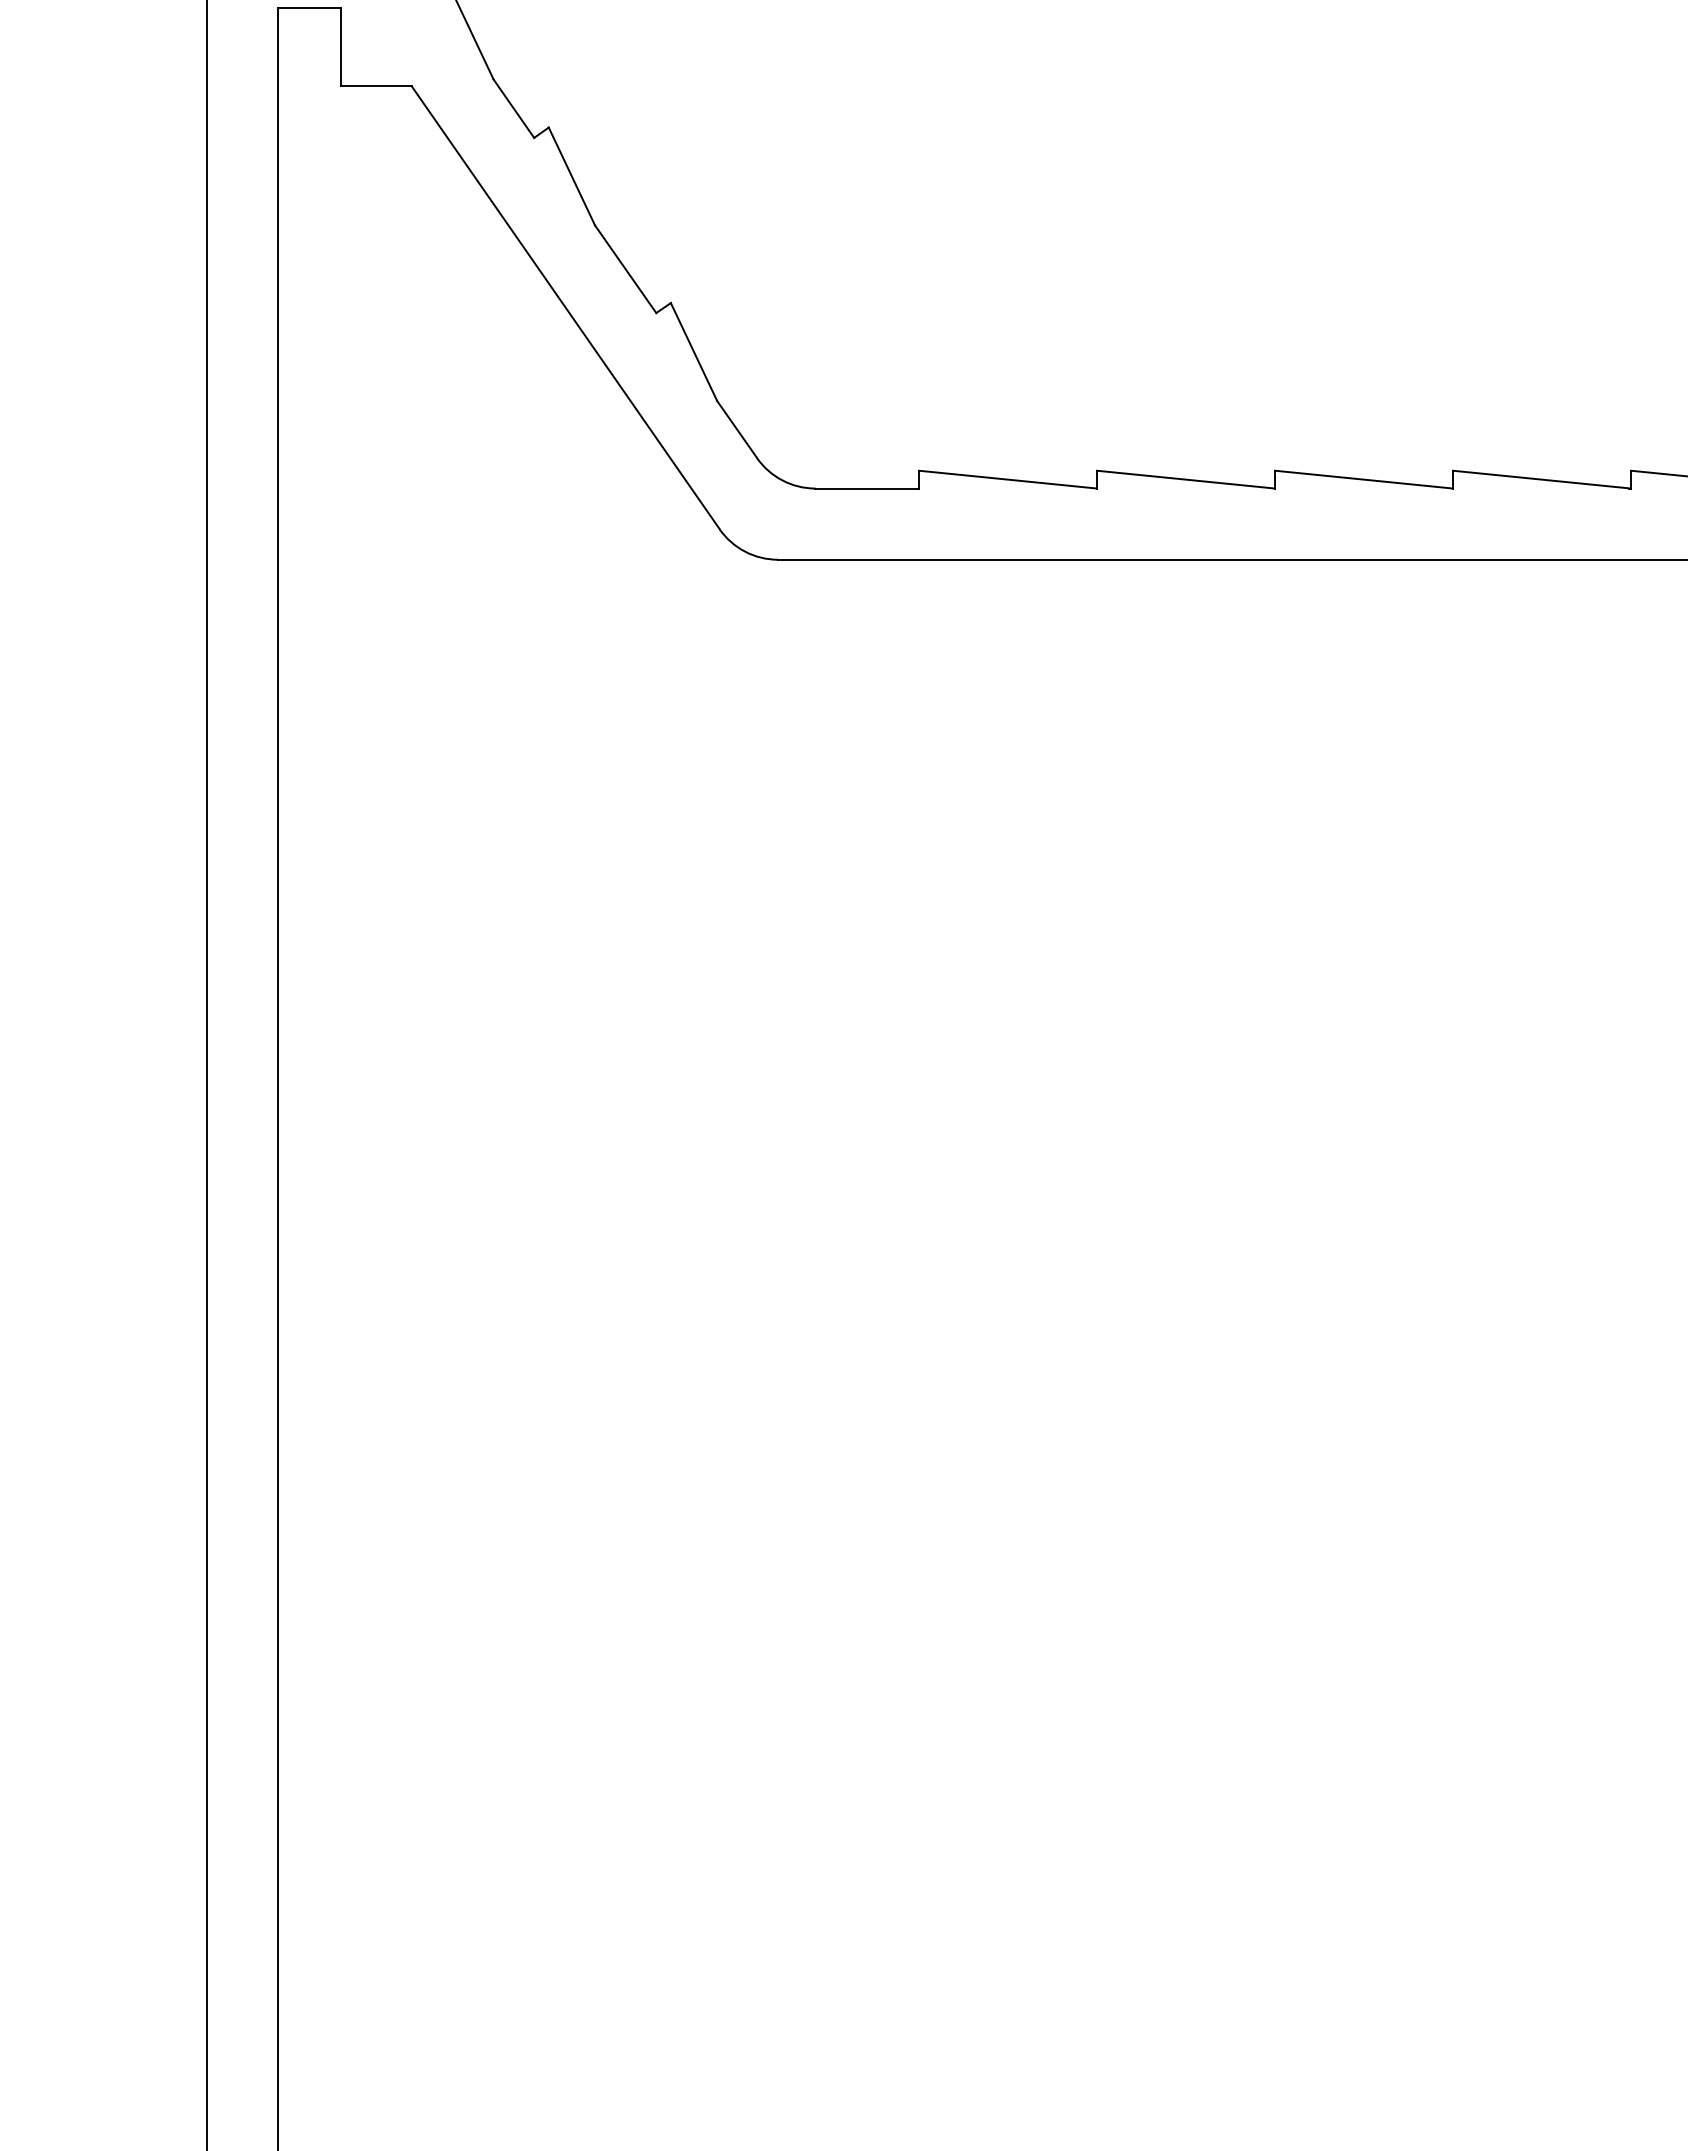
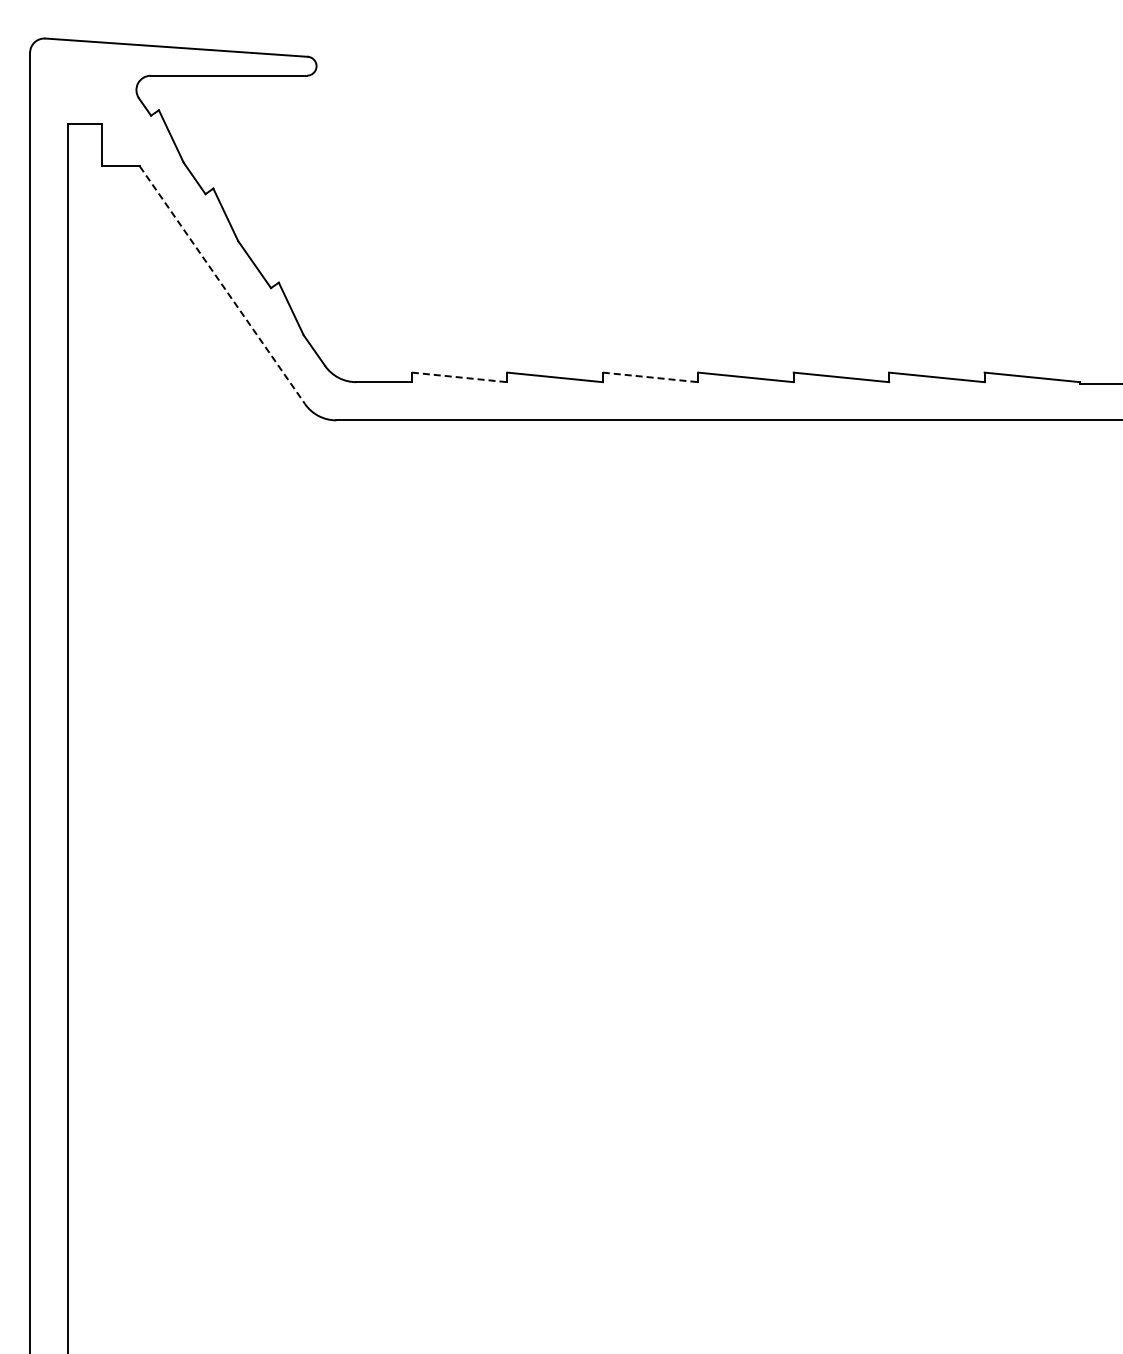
line: (565, 308) -> (222, 285), solid -> dashed
line: (1007, 479) -> (459, 377), solid -> dashed
line: (1363, 479) -> (650, 377), solid -> dashed

